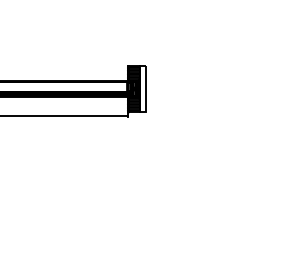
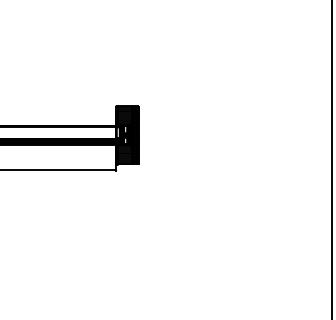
hatch: (142, 88) -> (135, 134), added

